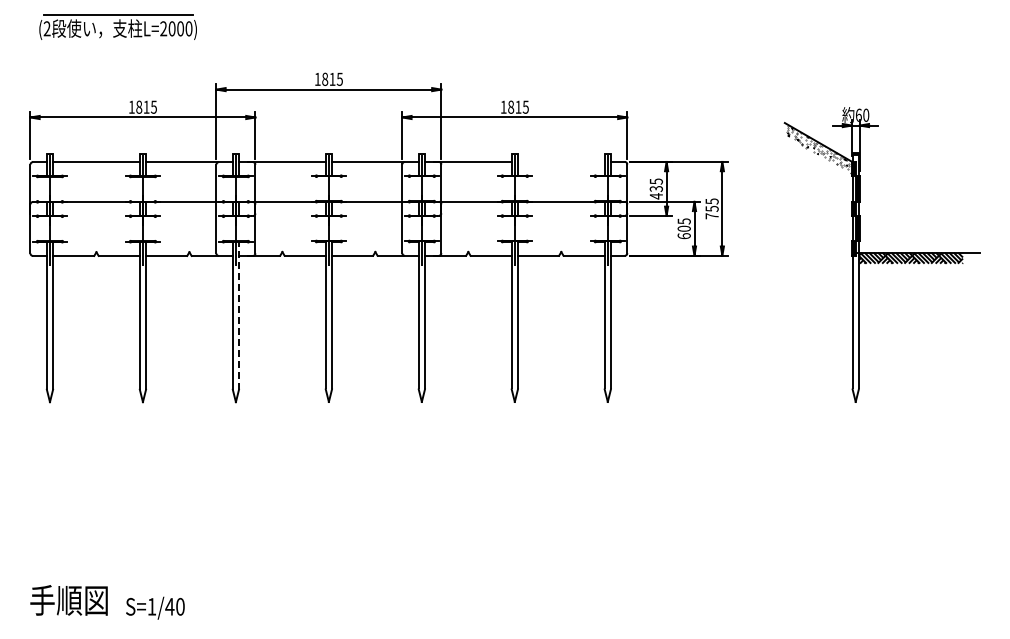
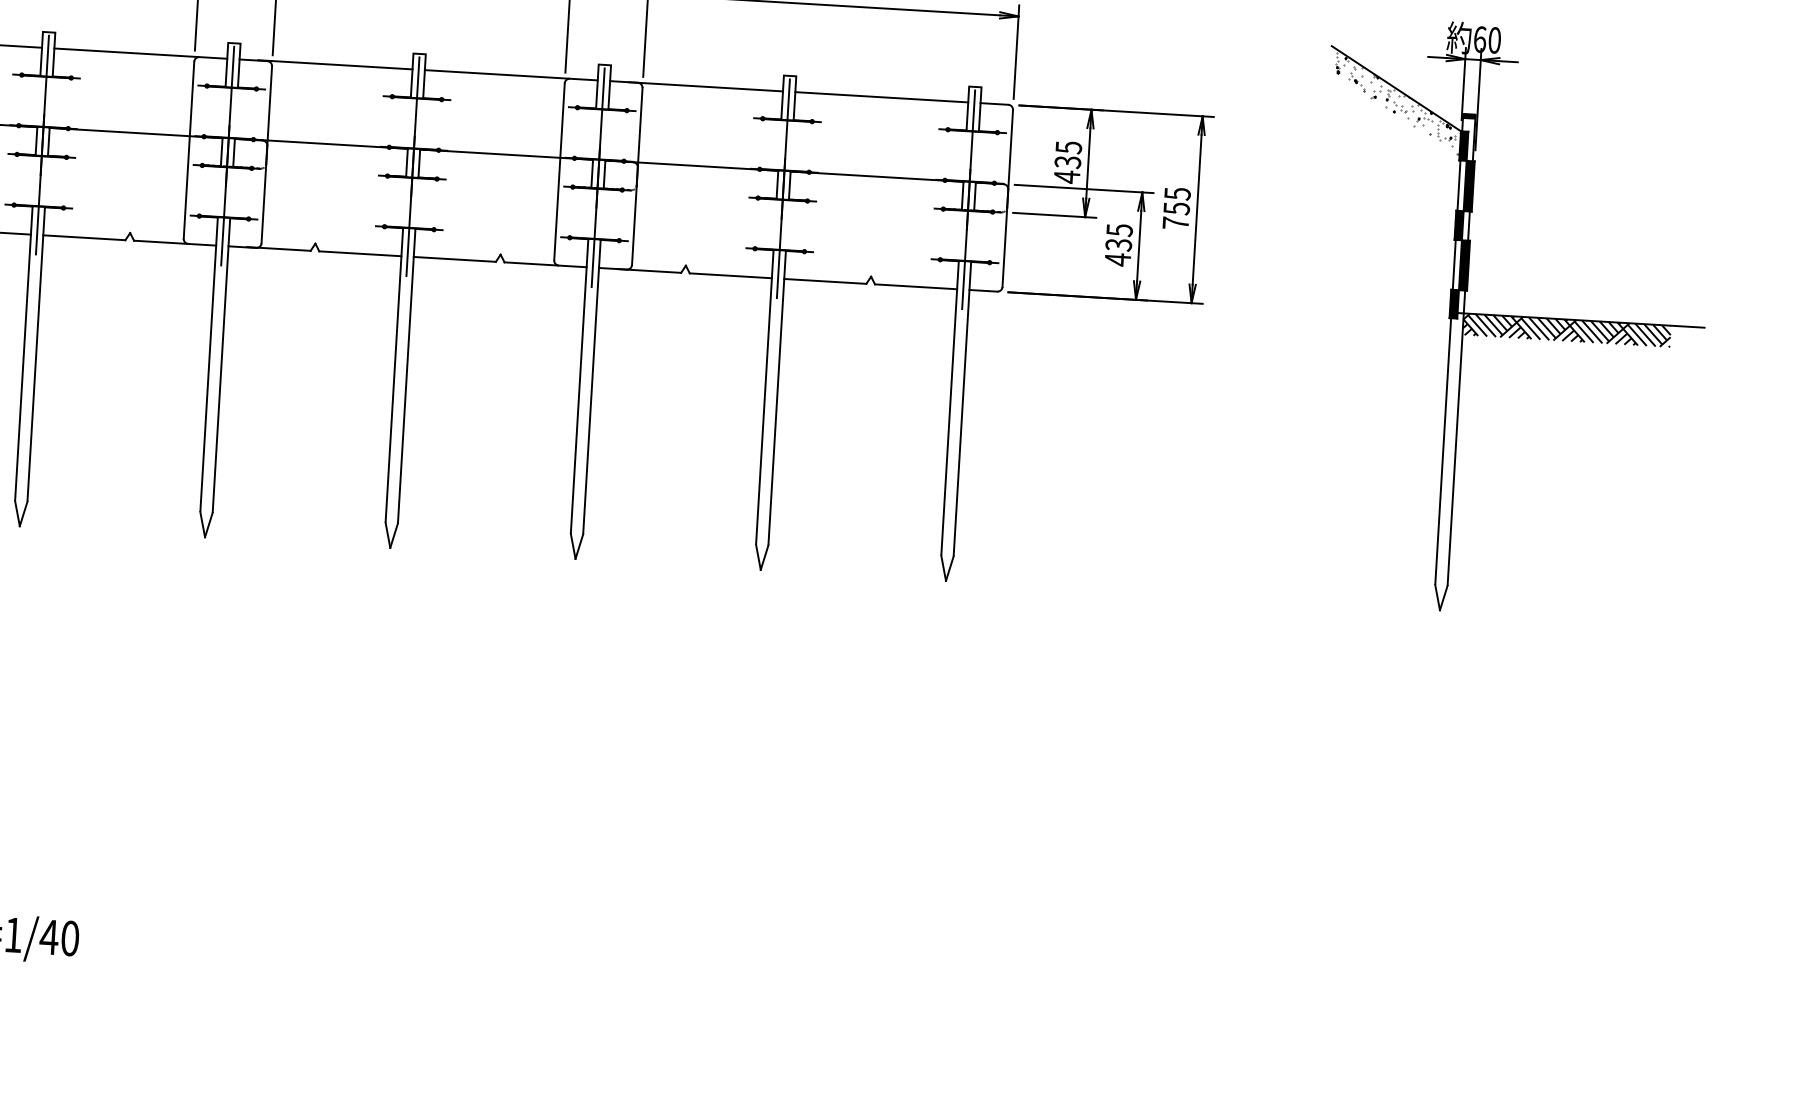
line: (560, 161) -> (880, 96), added
text: (683, 232) -> (1116, 252), 605 -> 435
line: (239, 315) -> (222, 365), dashed -> solid

